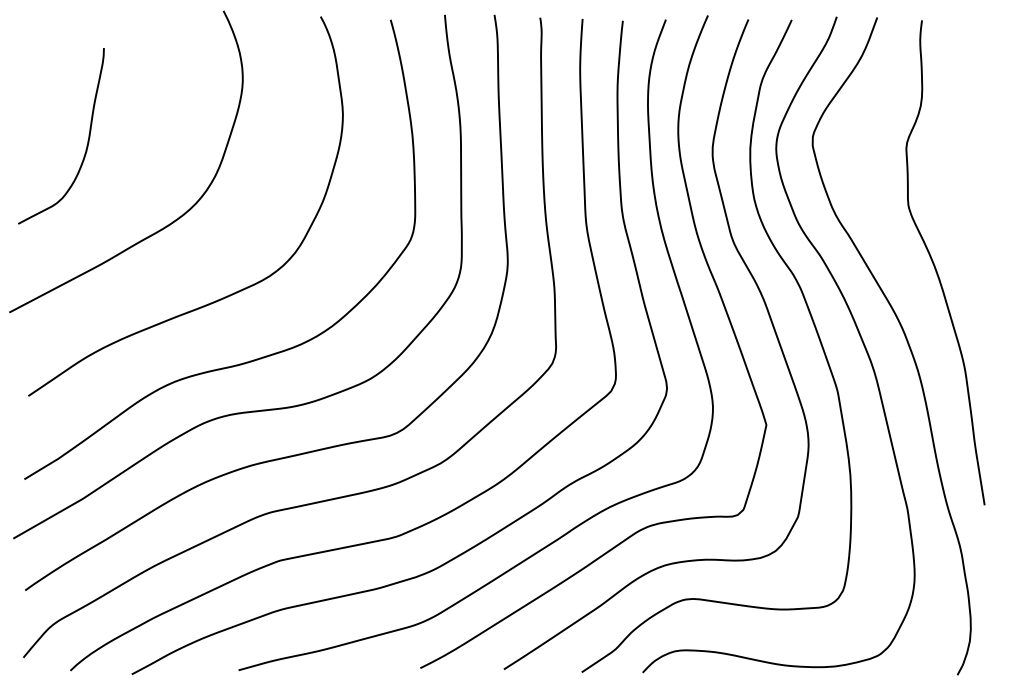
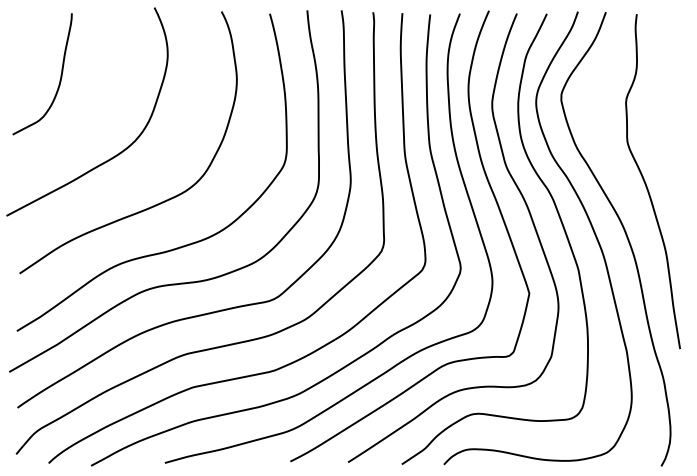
curve: (87, 136) -> (60, 74), moved

